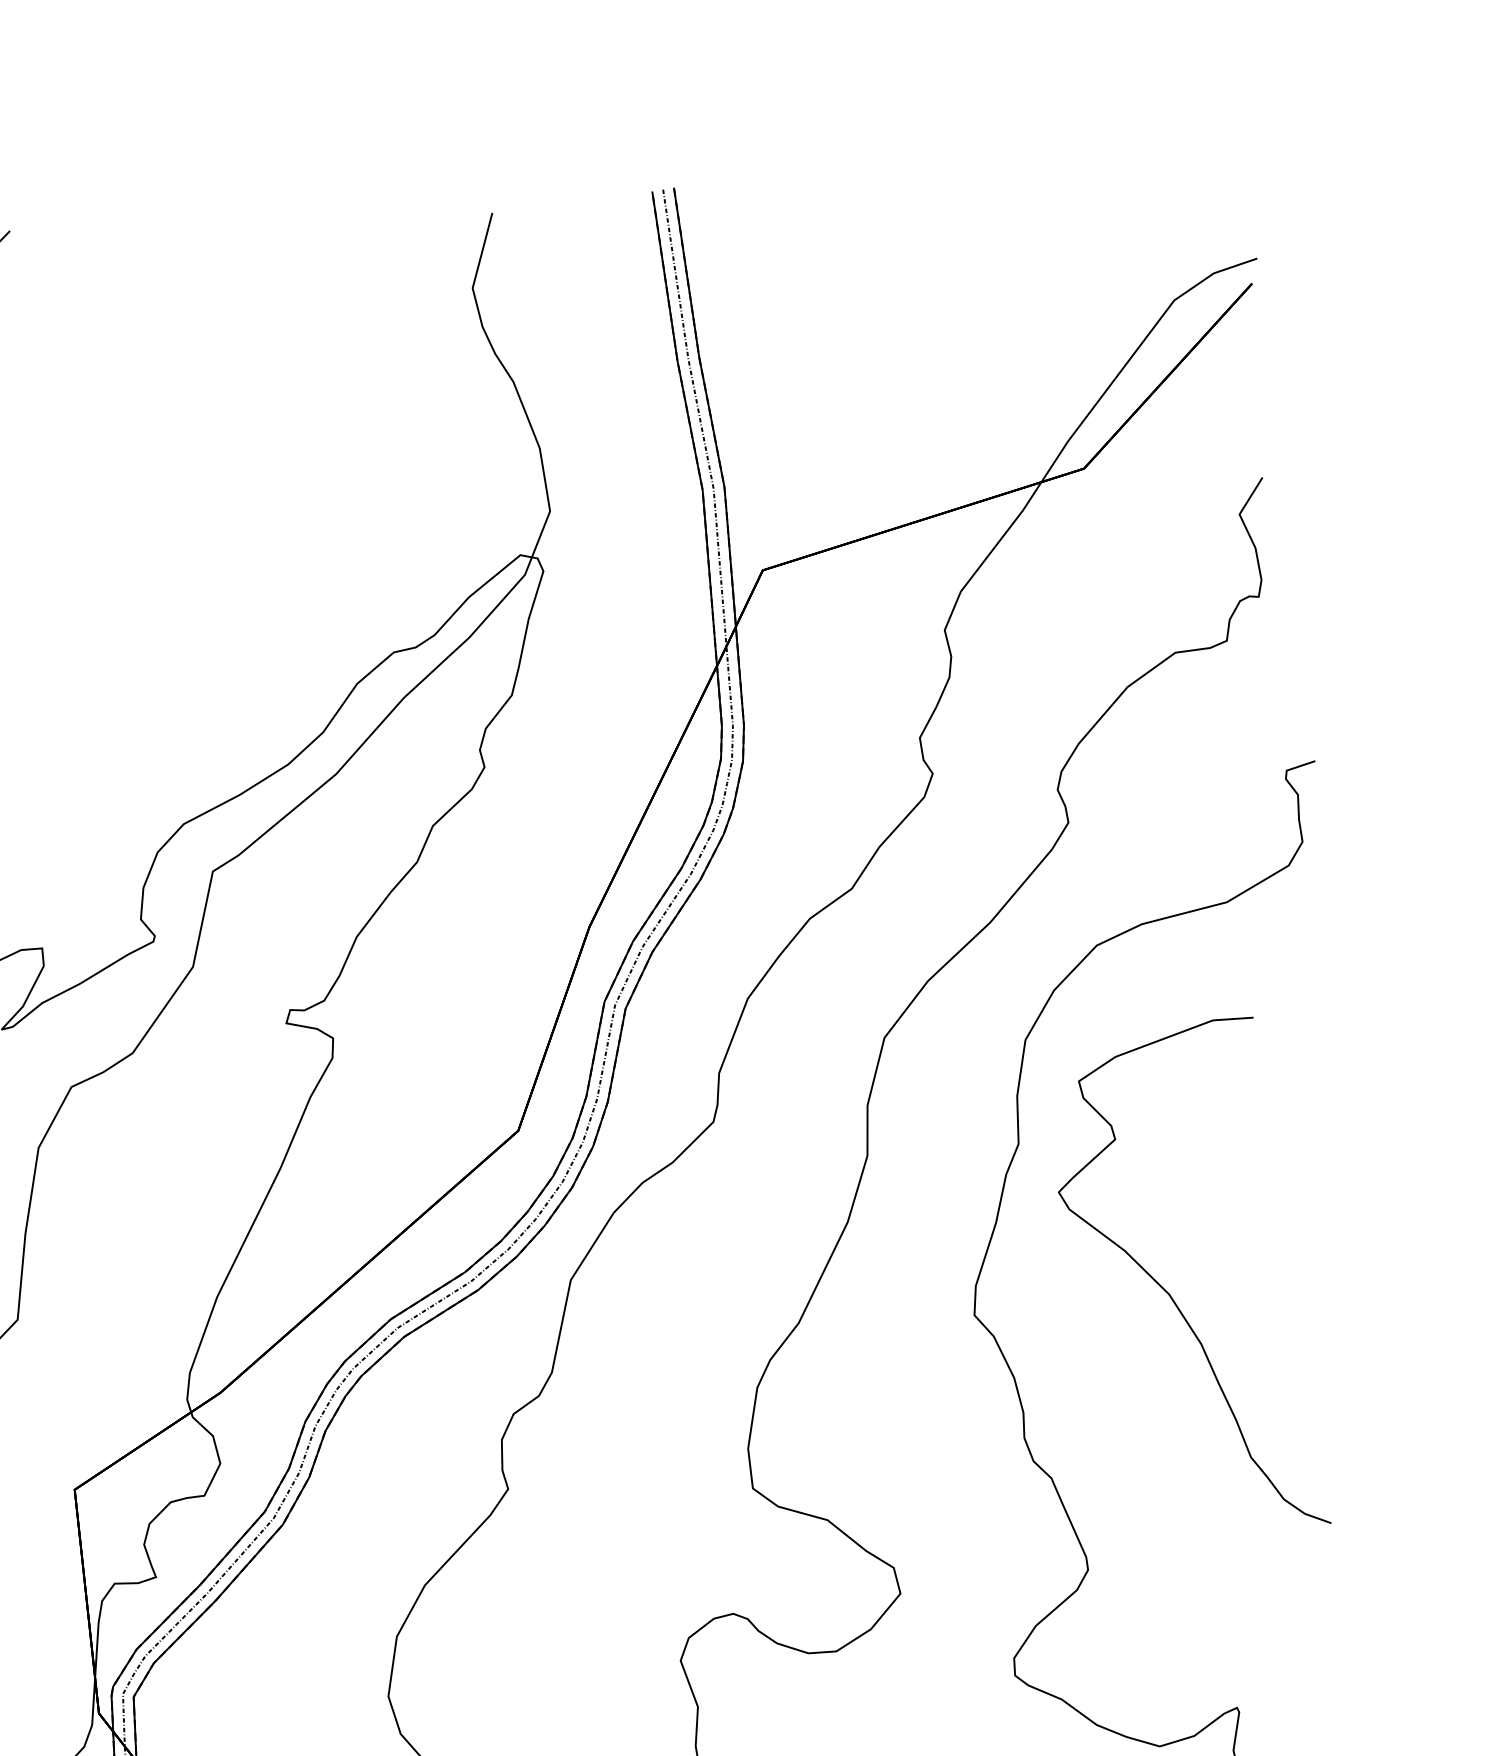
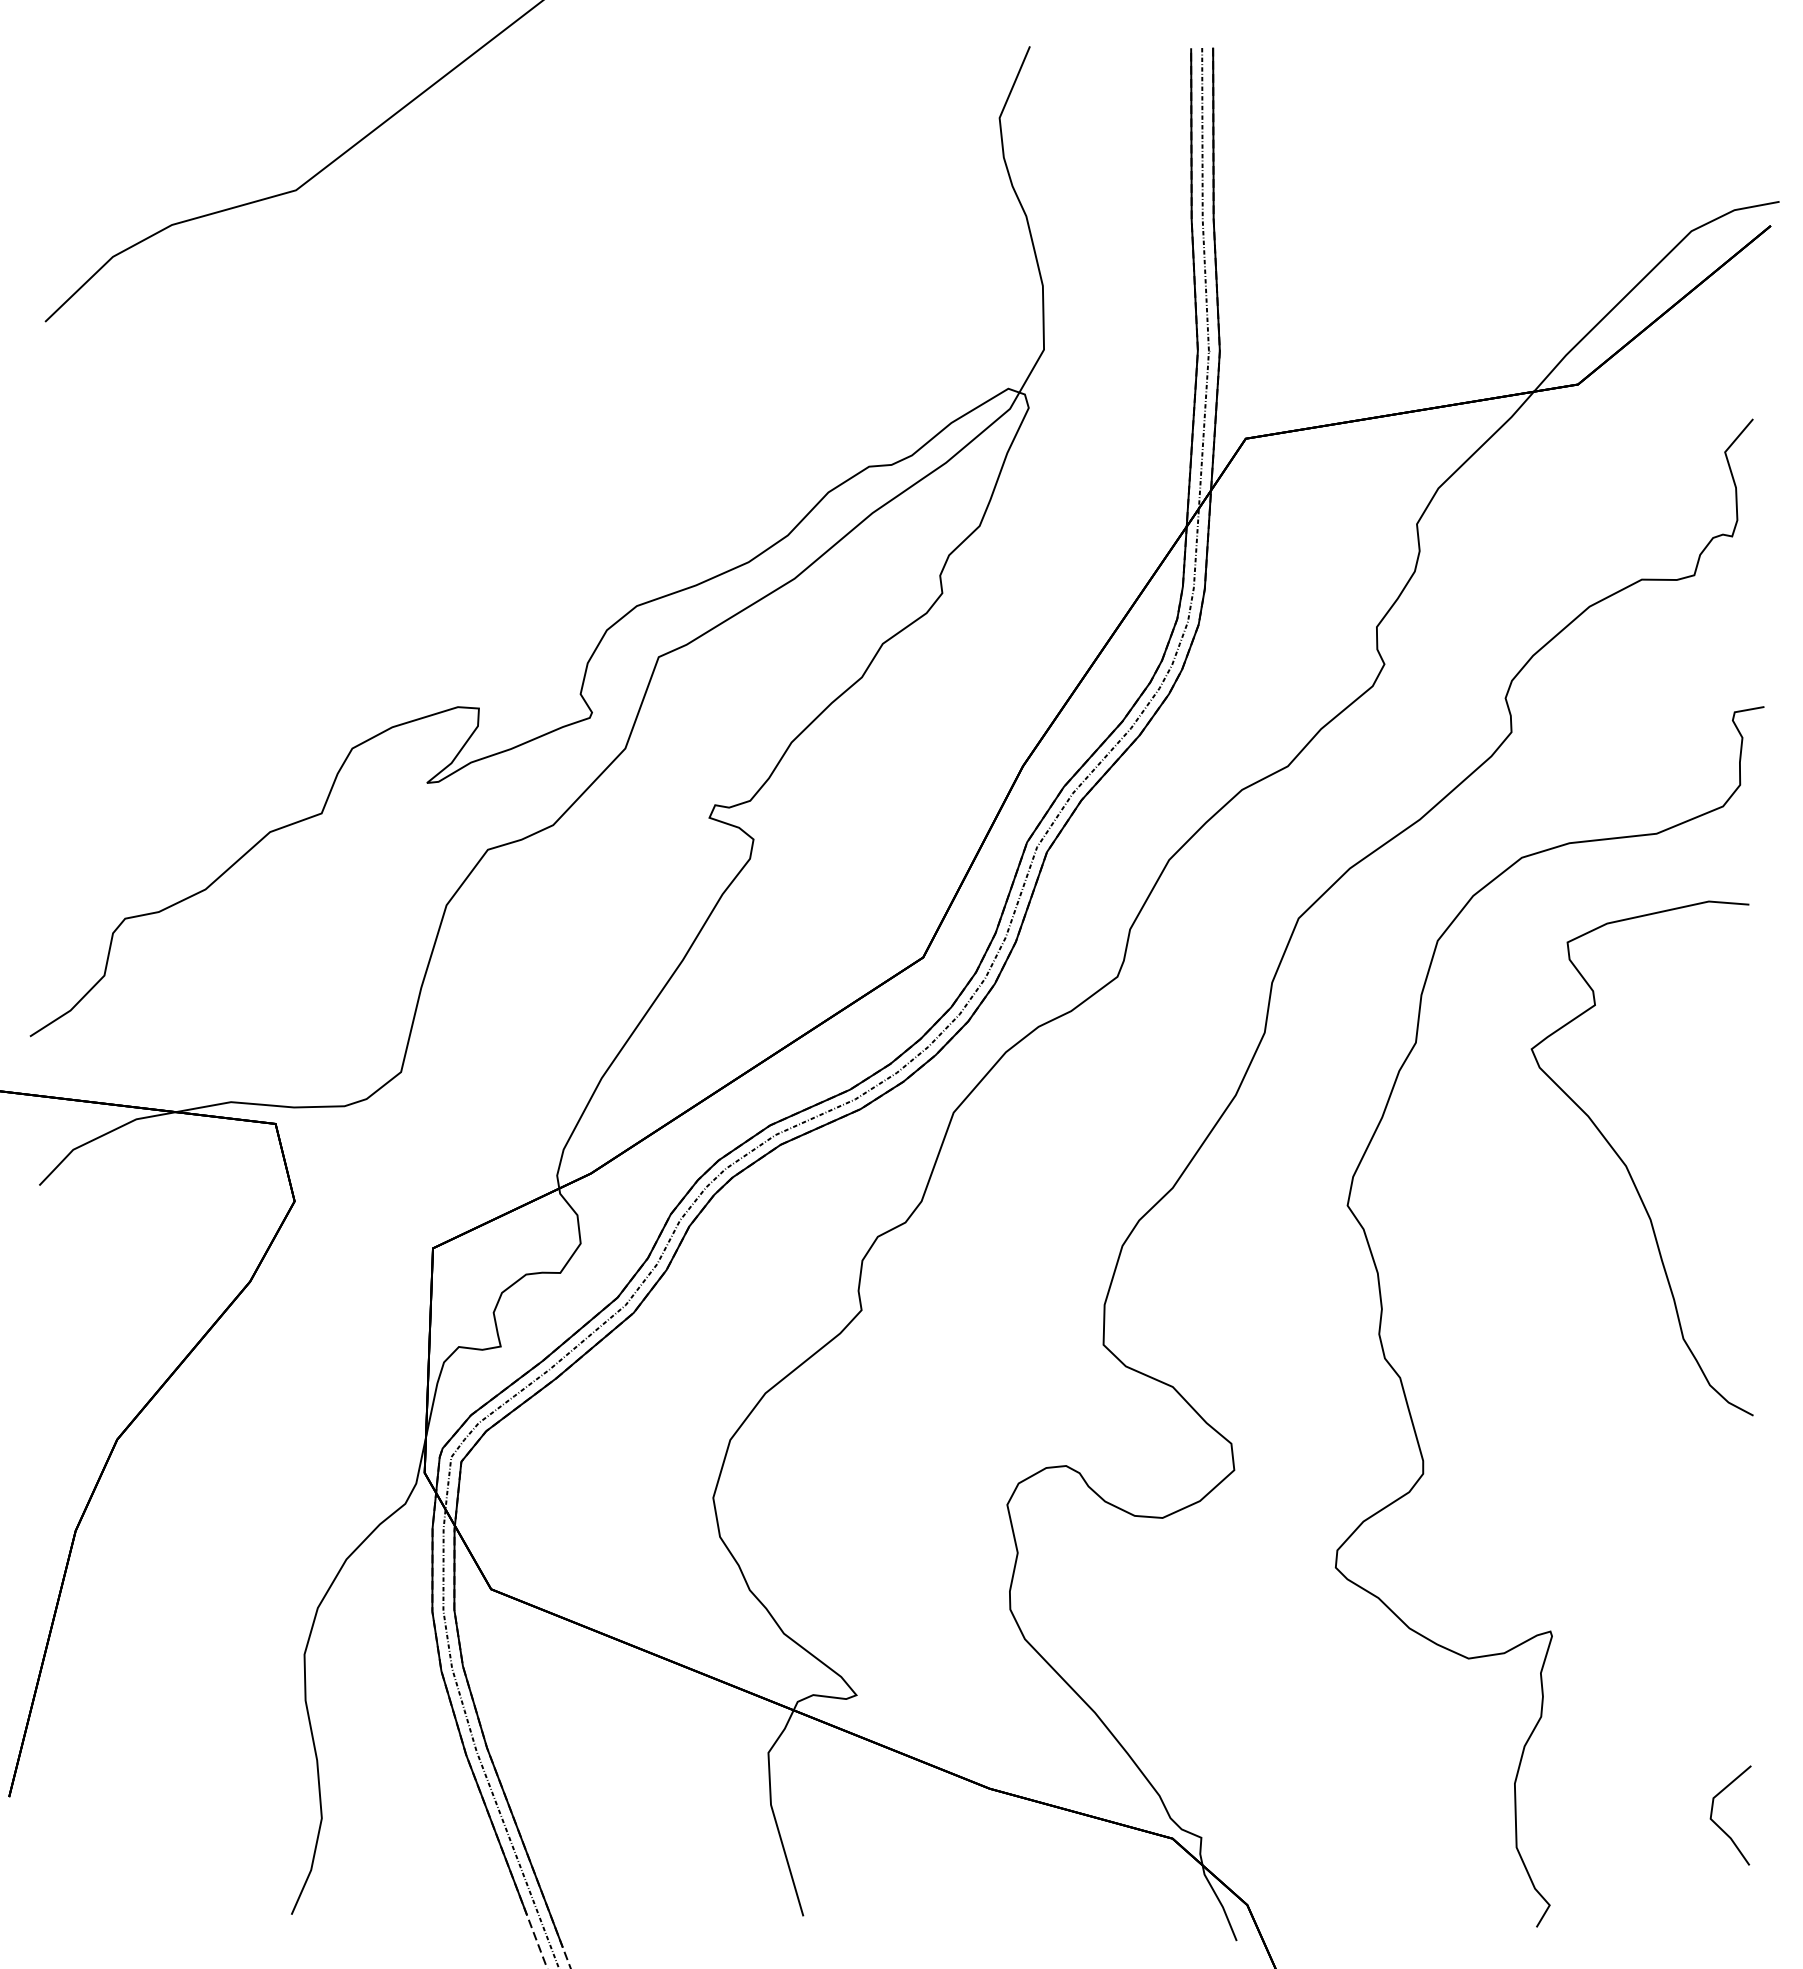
curve: (1170, 1294) -> (1627, 1166), moved

